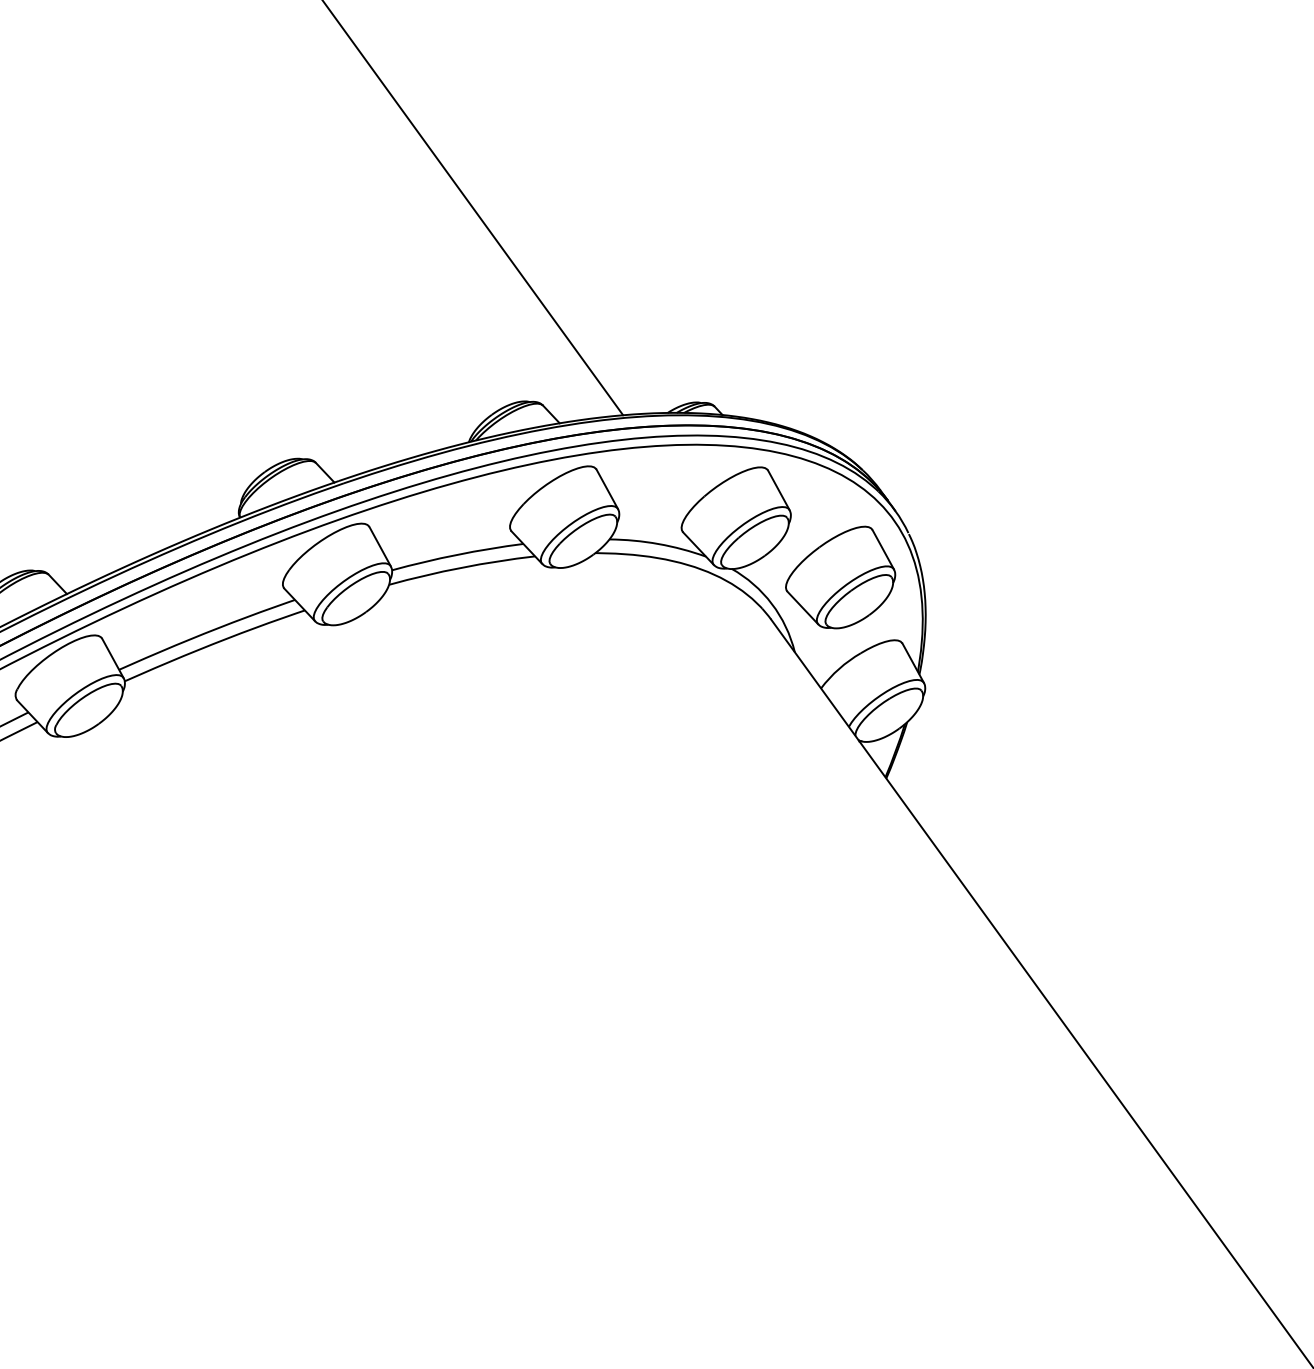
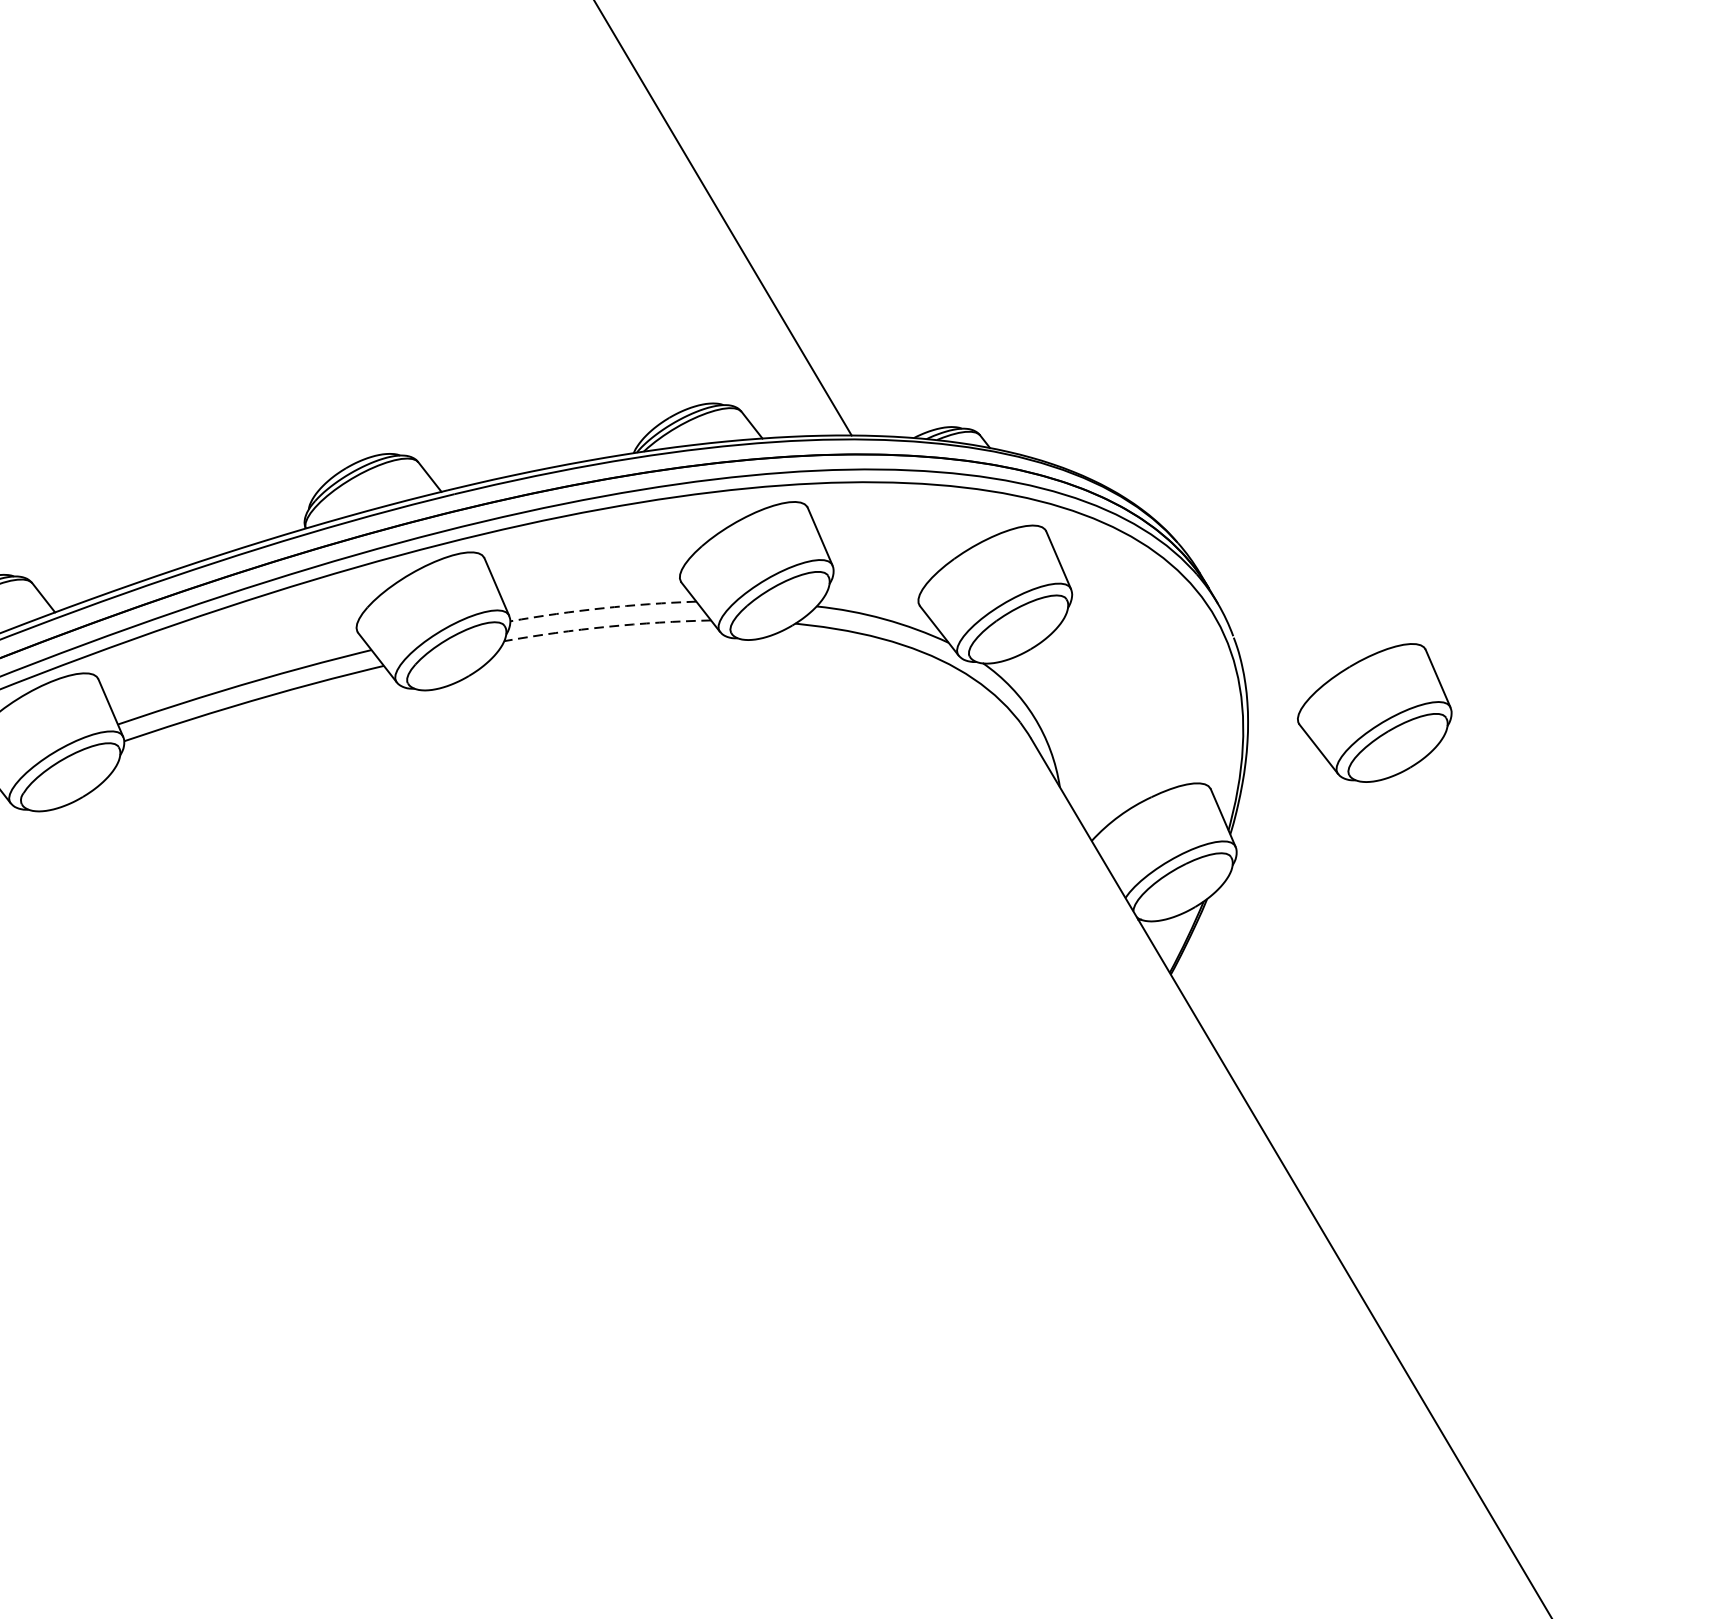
arc: (457, 554) -> (603, 607), solid -> dashed
arc: (461, 567) -> (607, 626), solid -> dashed
part: (840, 577) -> (1375, 711), moved

